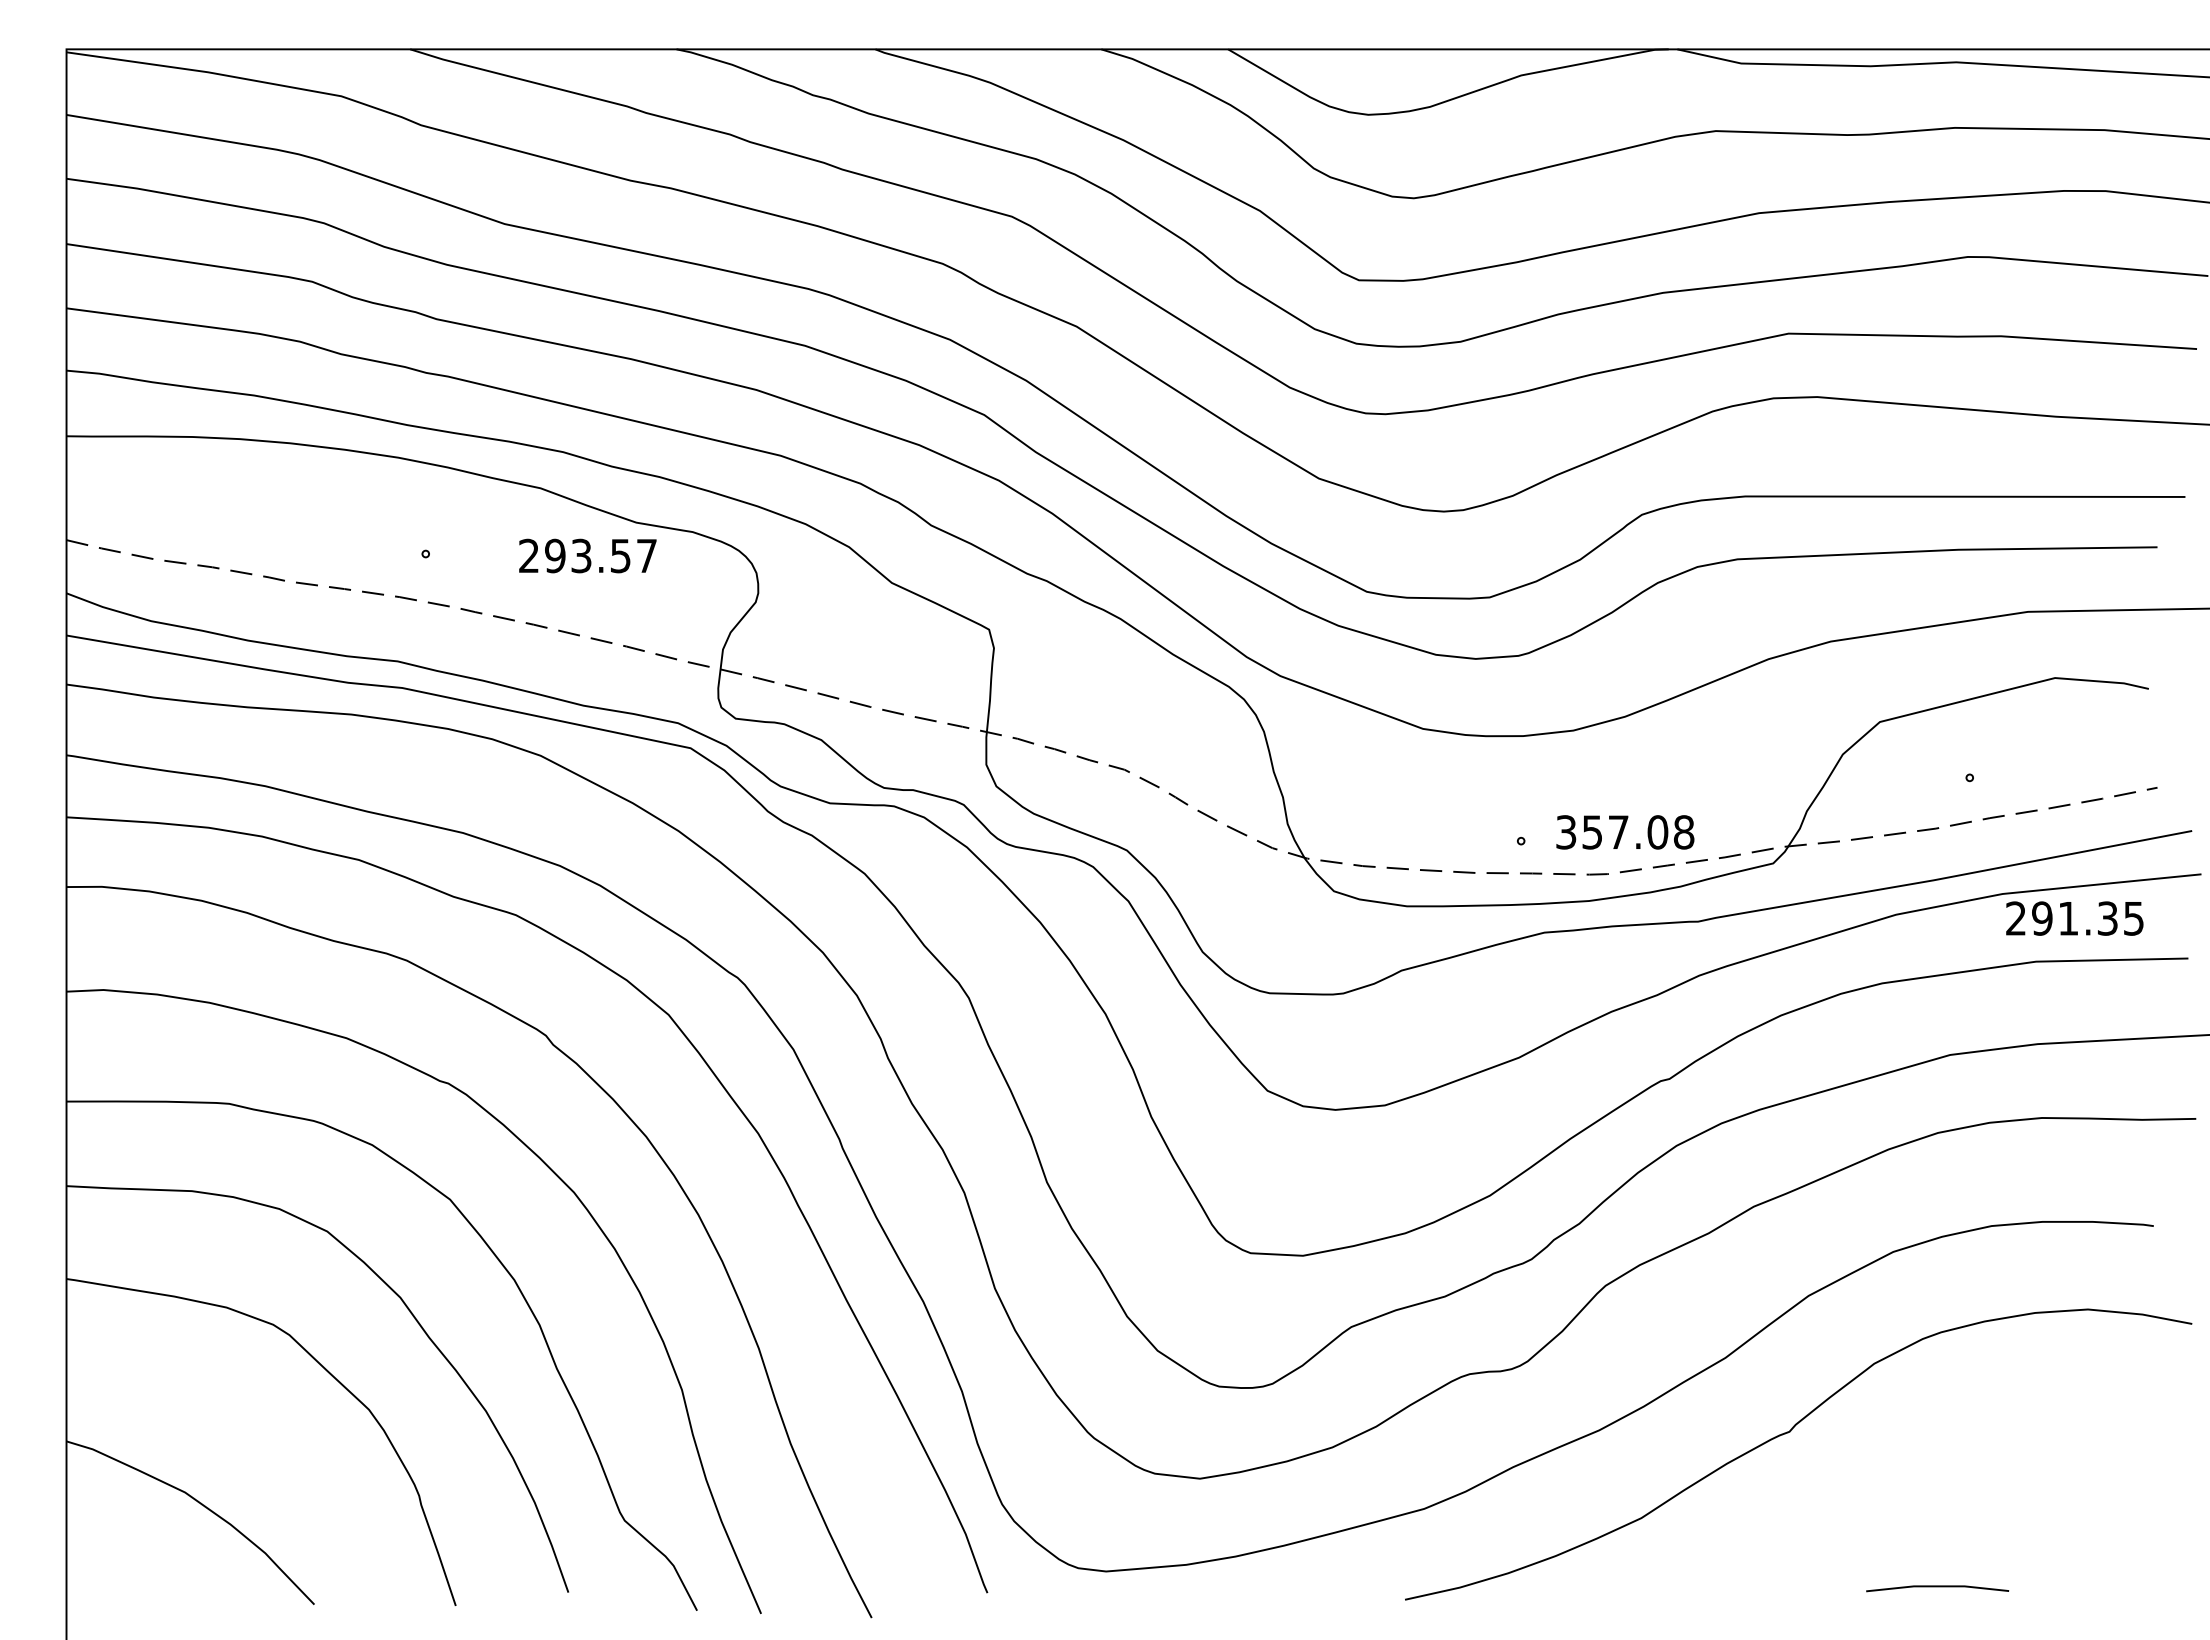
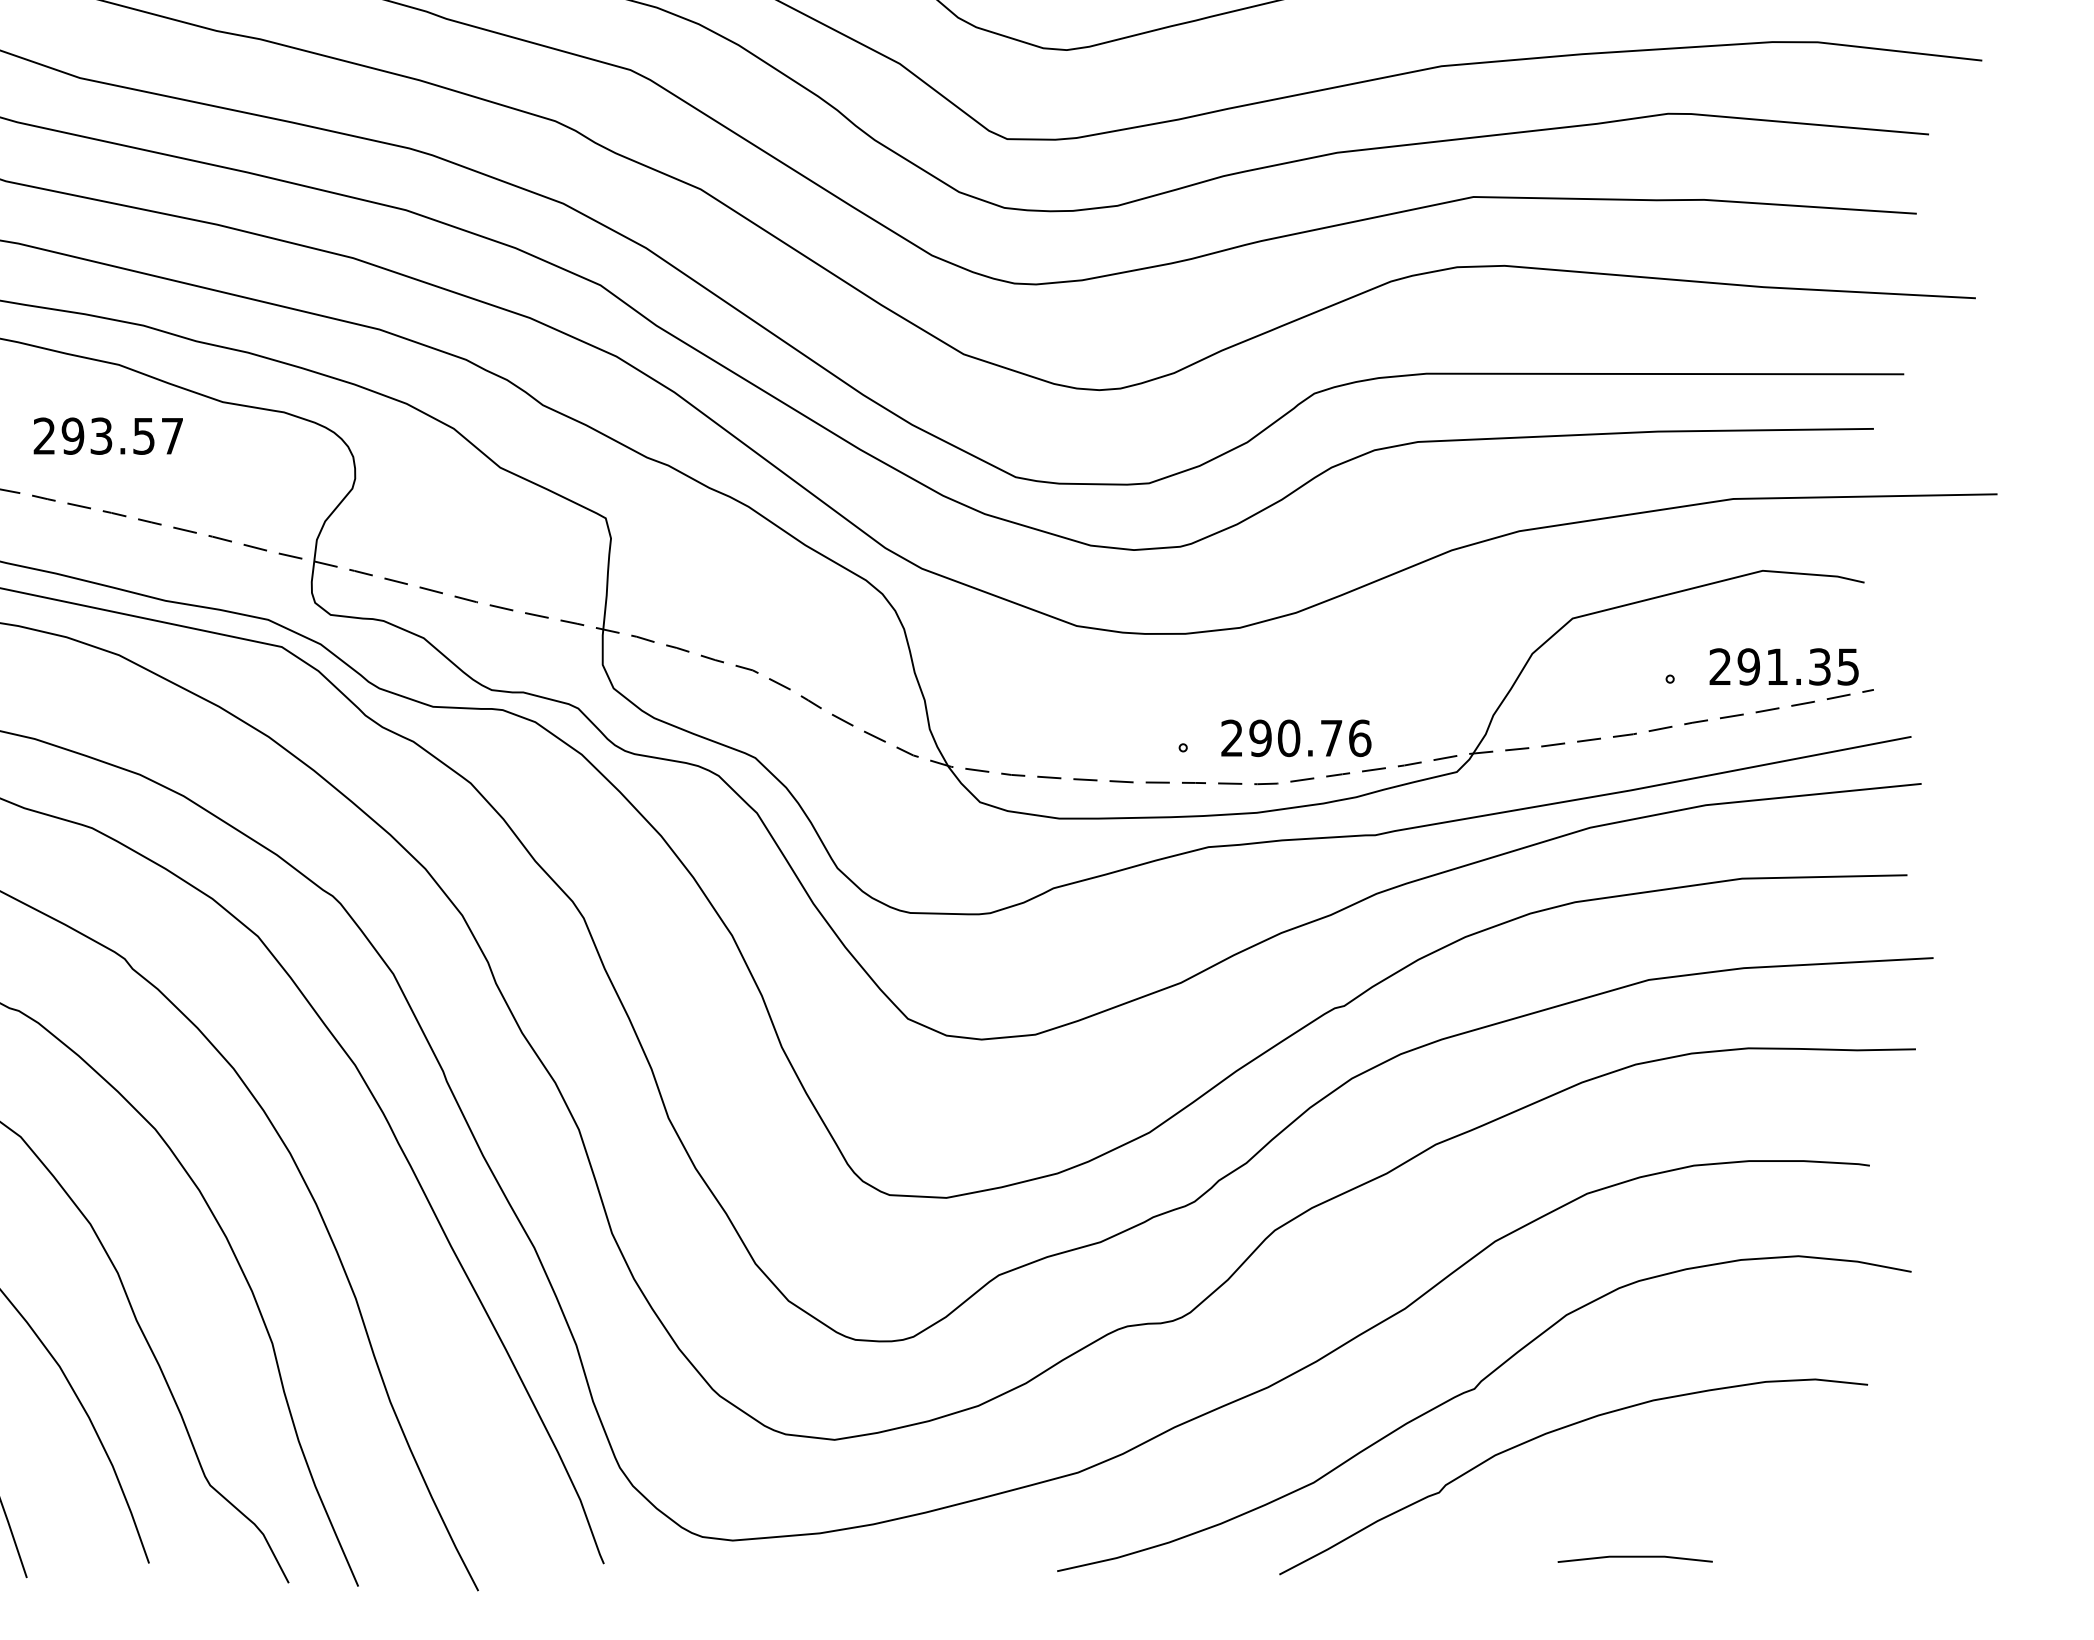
text: (587, 555) -> (107, 435), moved
text: (1625, 832) -> (1296, 738), 357.08 -> 290.76
text: (2074, 918) -> (1783, 666), moved
curve: (1866, 1470) -> (1558, 1430), added

